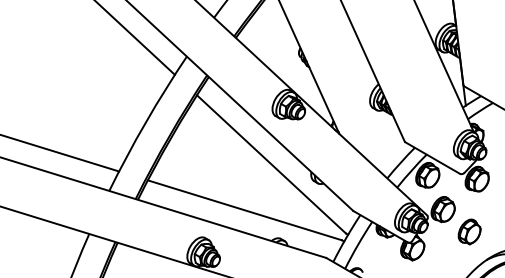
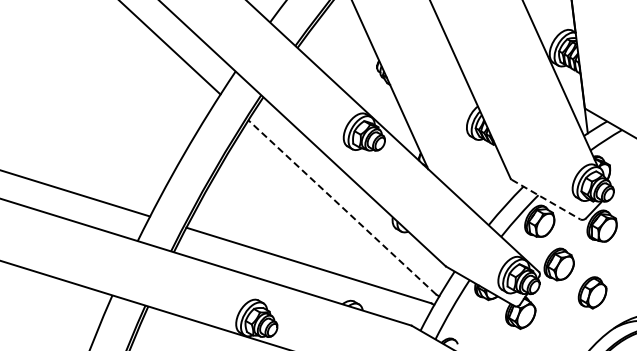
line: (433, 158) -> (546, 199), solid -> dashed
line: (270, 164) -> (341, 207), solid -> dashed

